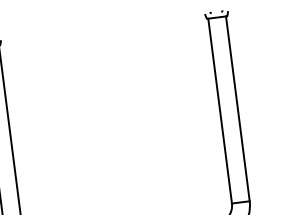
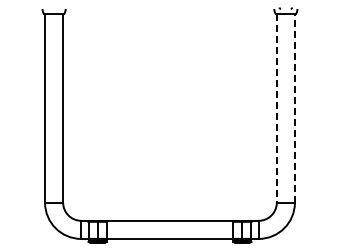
line: (237, 108) -> (294, 107), solid -> dashed
line: (219, 111) -> (276, 108), solid -> dashed

